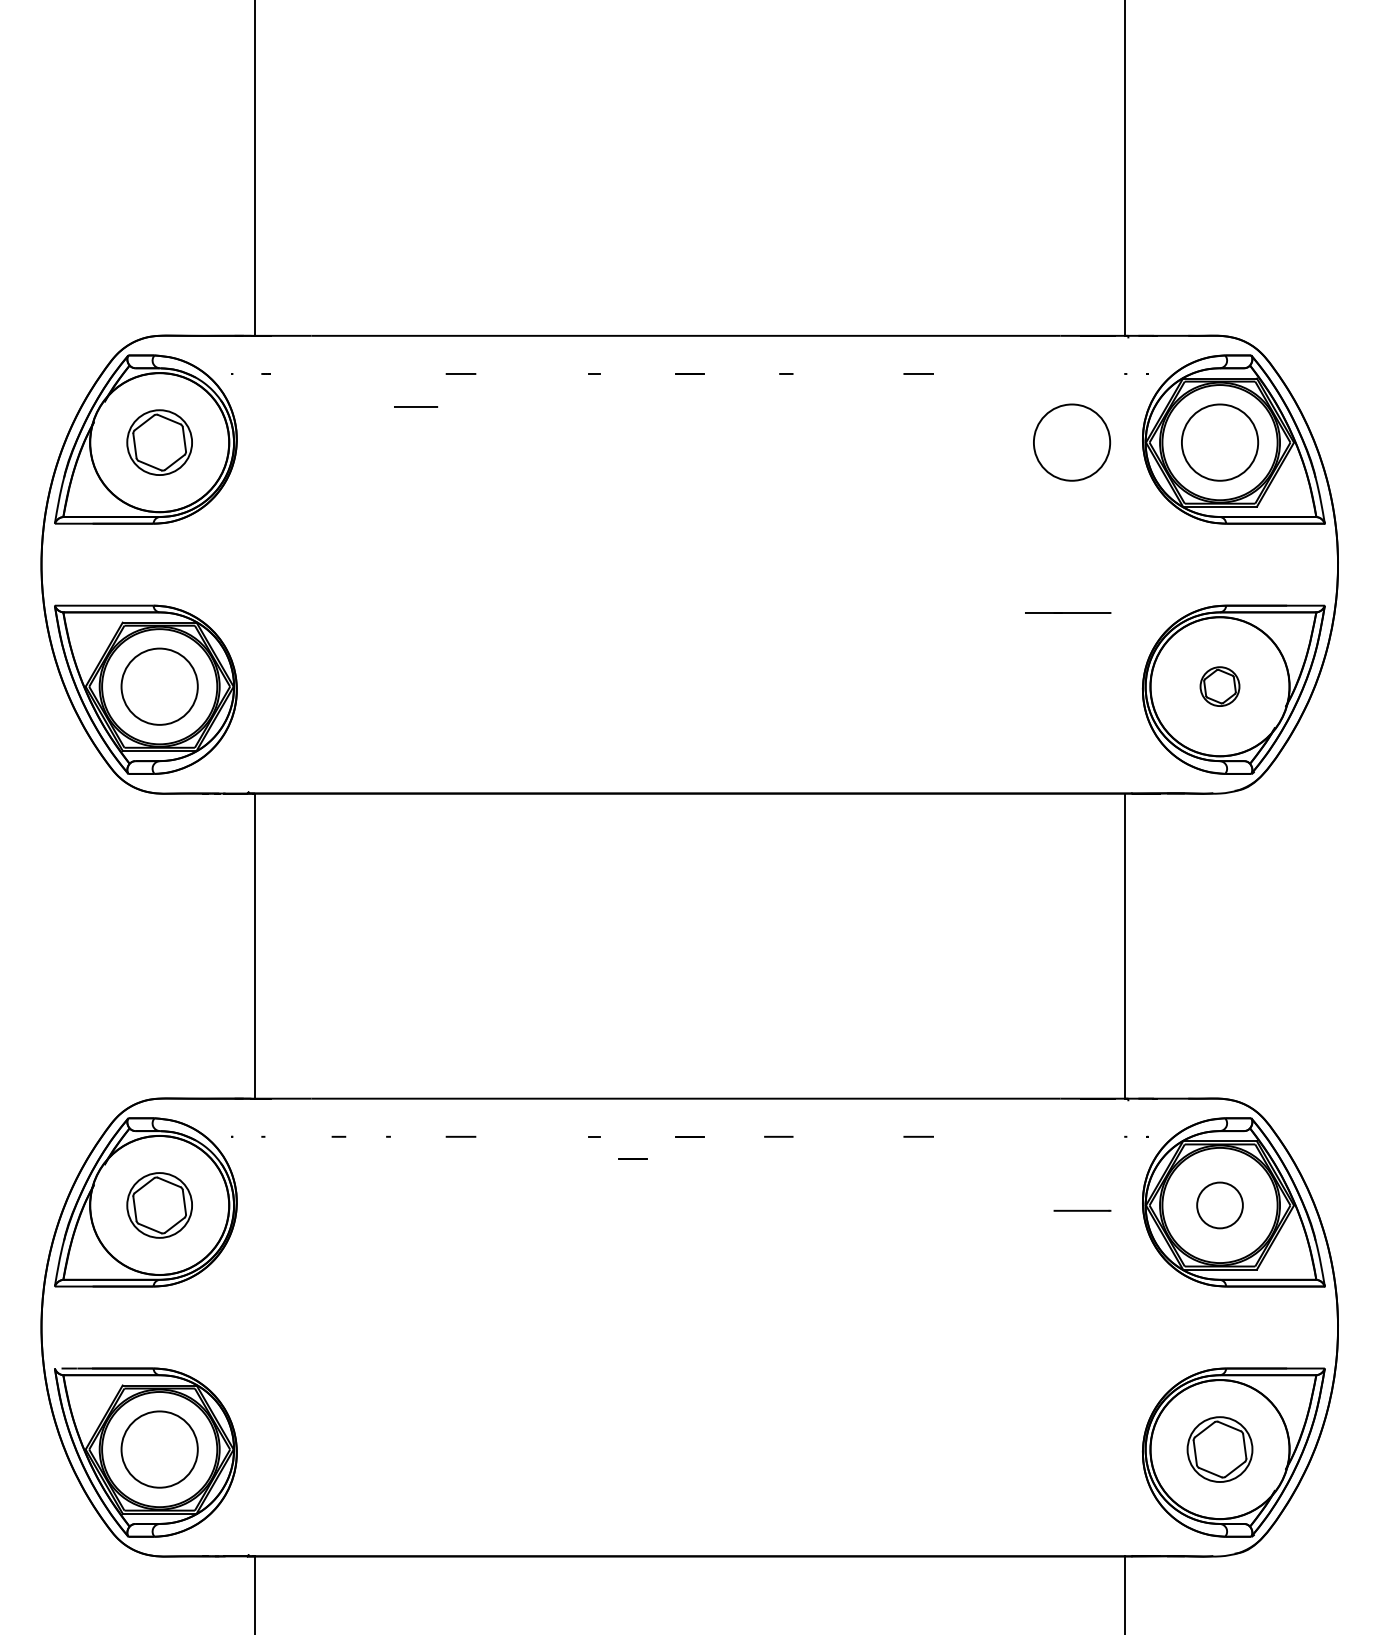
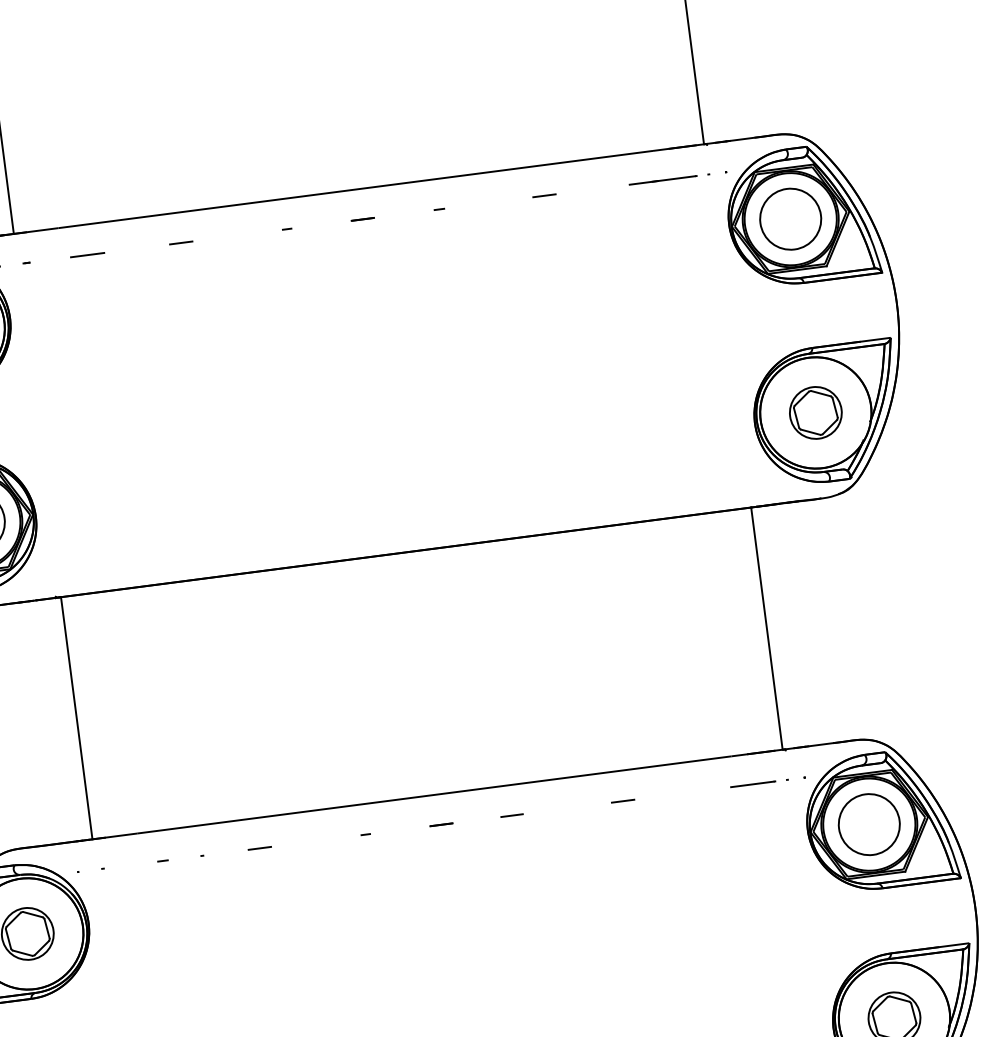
line: (416, 406) -> (87, 254), moved
circle: (1072, 442) -> (673, 234), removed
line: (1068, 612) -> (663, 179), moved
part: (1219, 686) -> (815, 412), size x1.67
line: (632, 1158) -> (398, 847), removed
circle: (1219, 1205) -> (868, 824), size x1.67
line: (1082, 1210) -> (753, 784), moved

